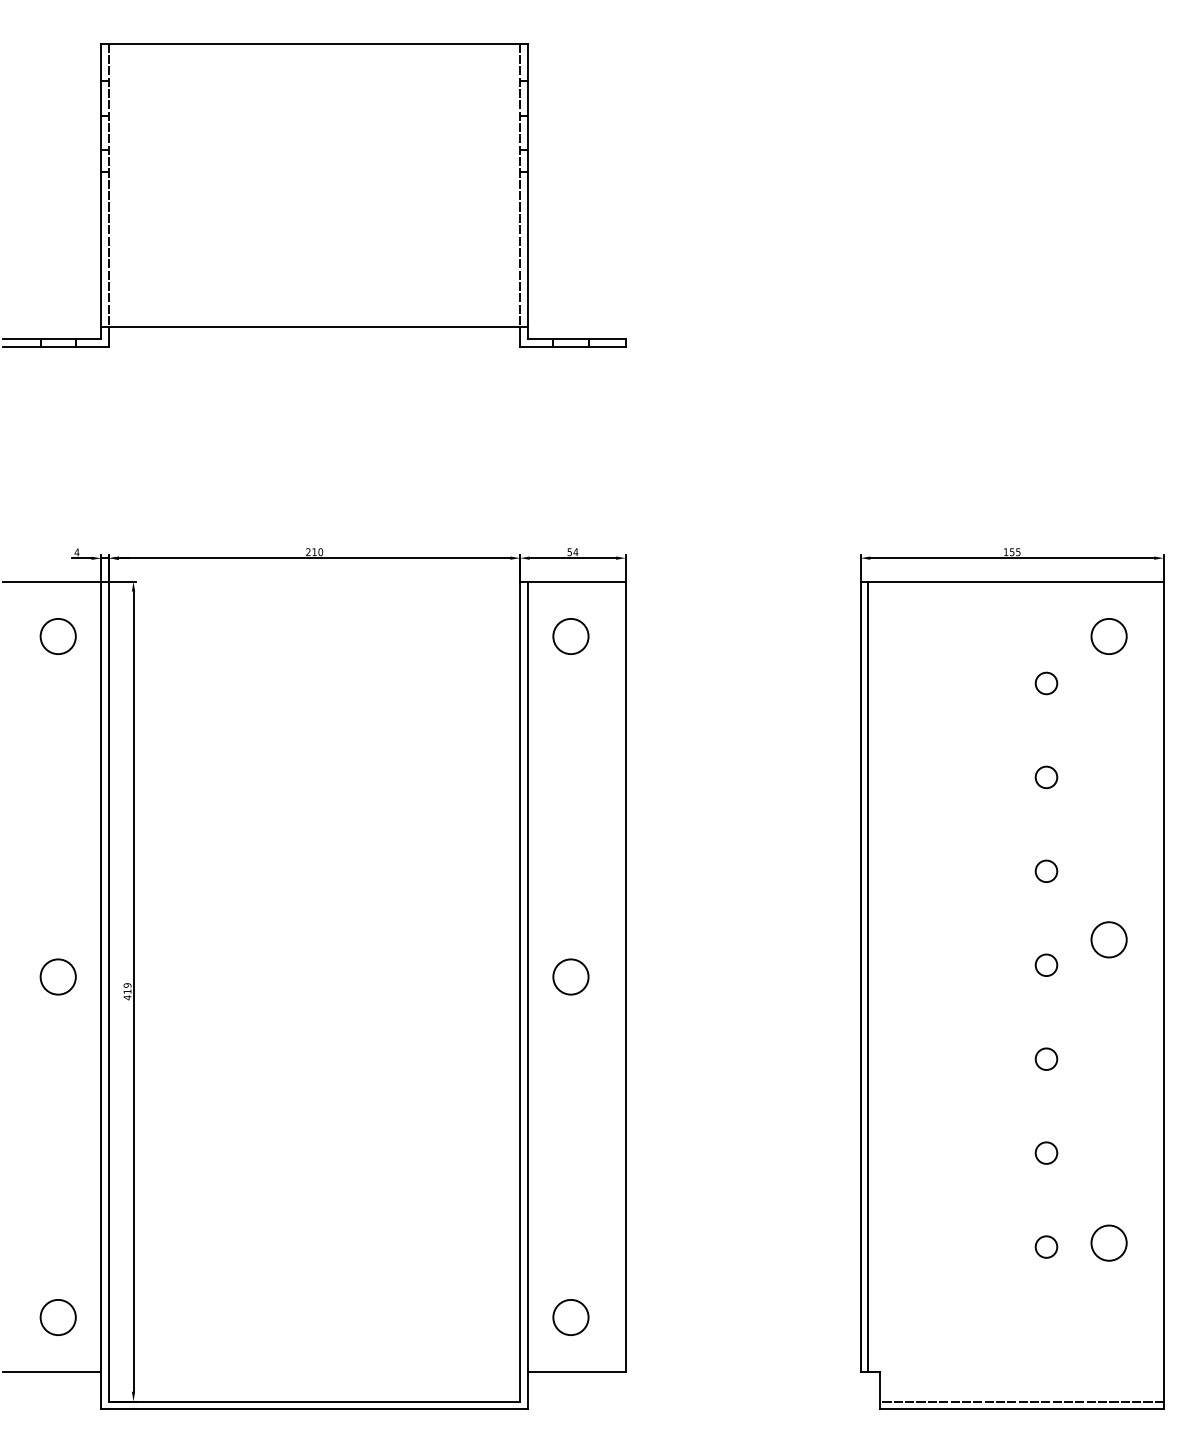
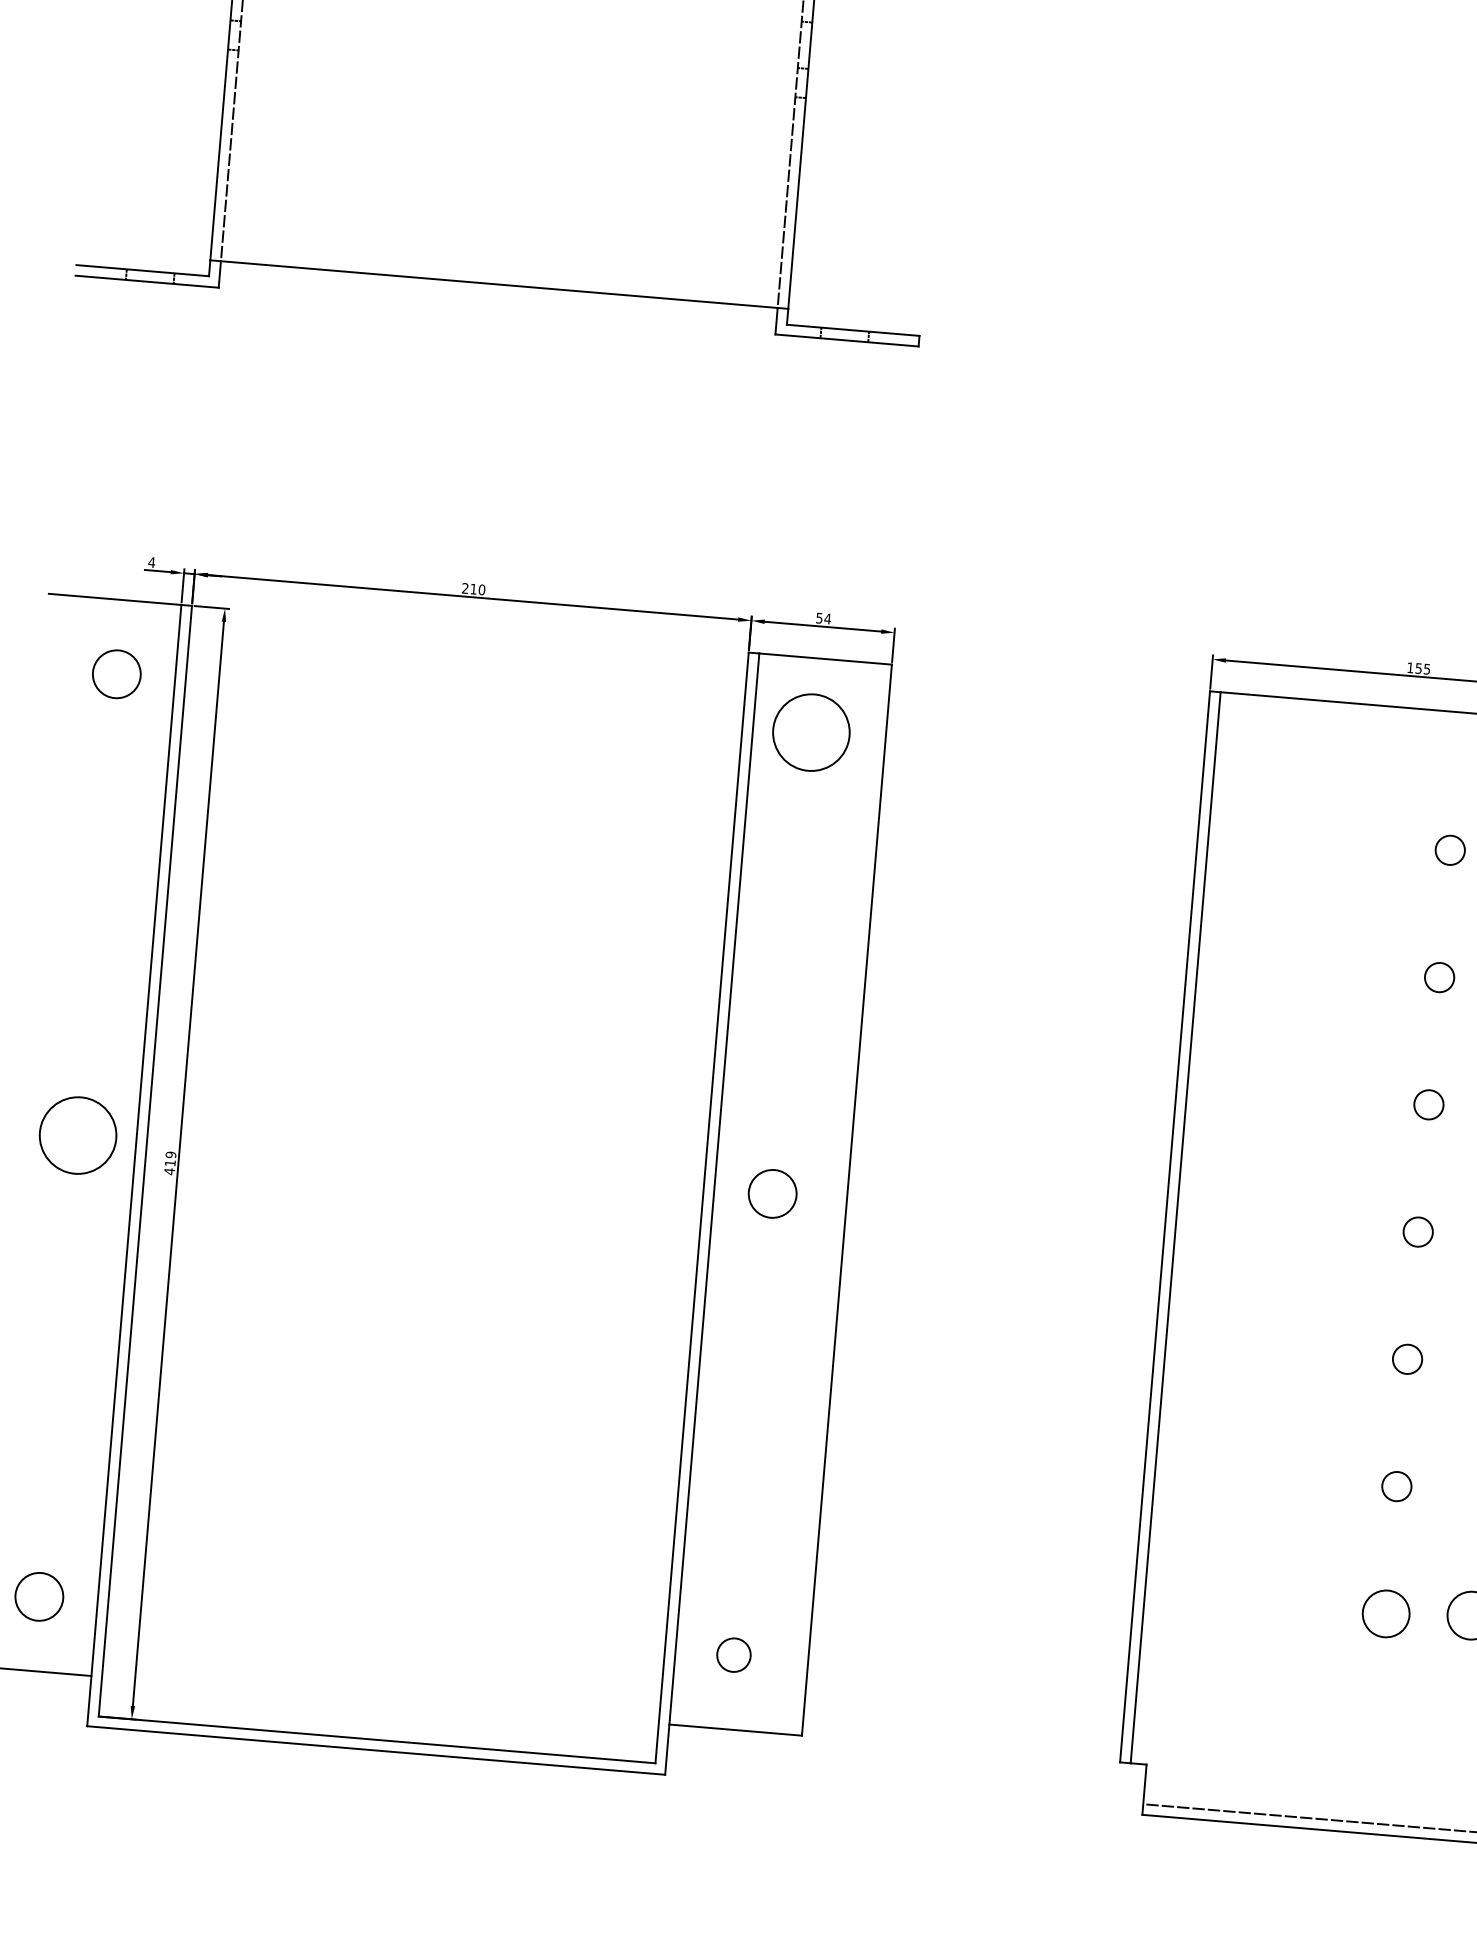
circle: (570, 636) -> (810, 732), size x1.6
circle: (57, 976) -> (77, 1134), size x1.6
circle: (1046, 1246) -> (1386, 1613), size x1.6
circle: (570, 1317) -> (733, 1655), size x0.7

